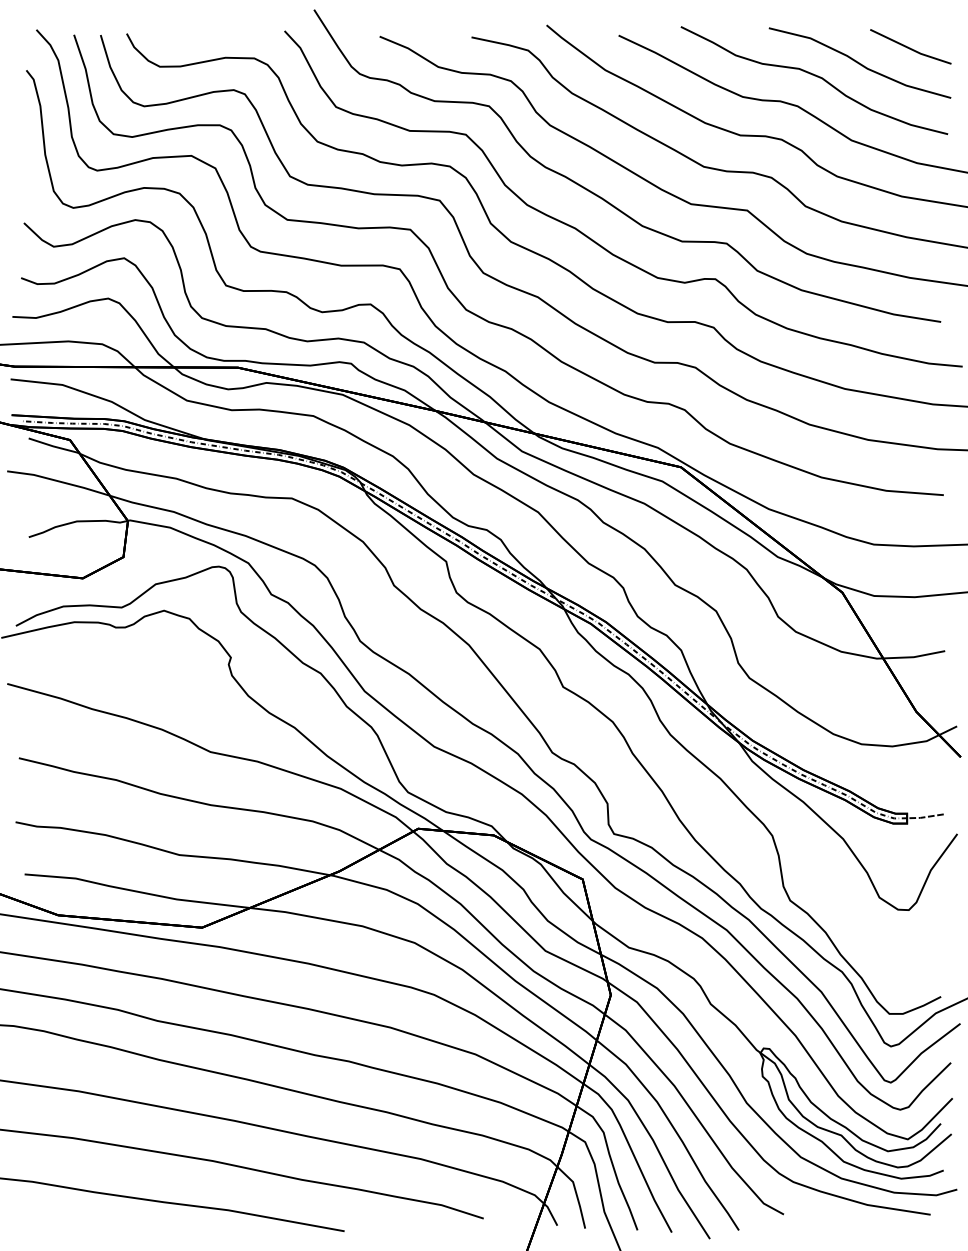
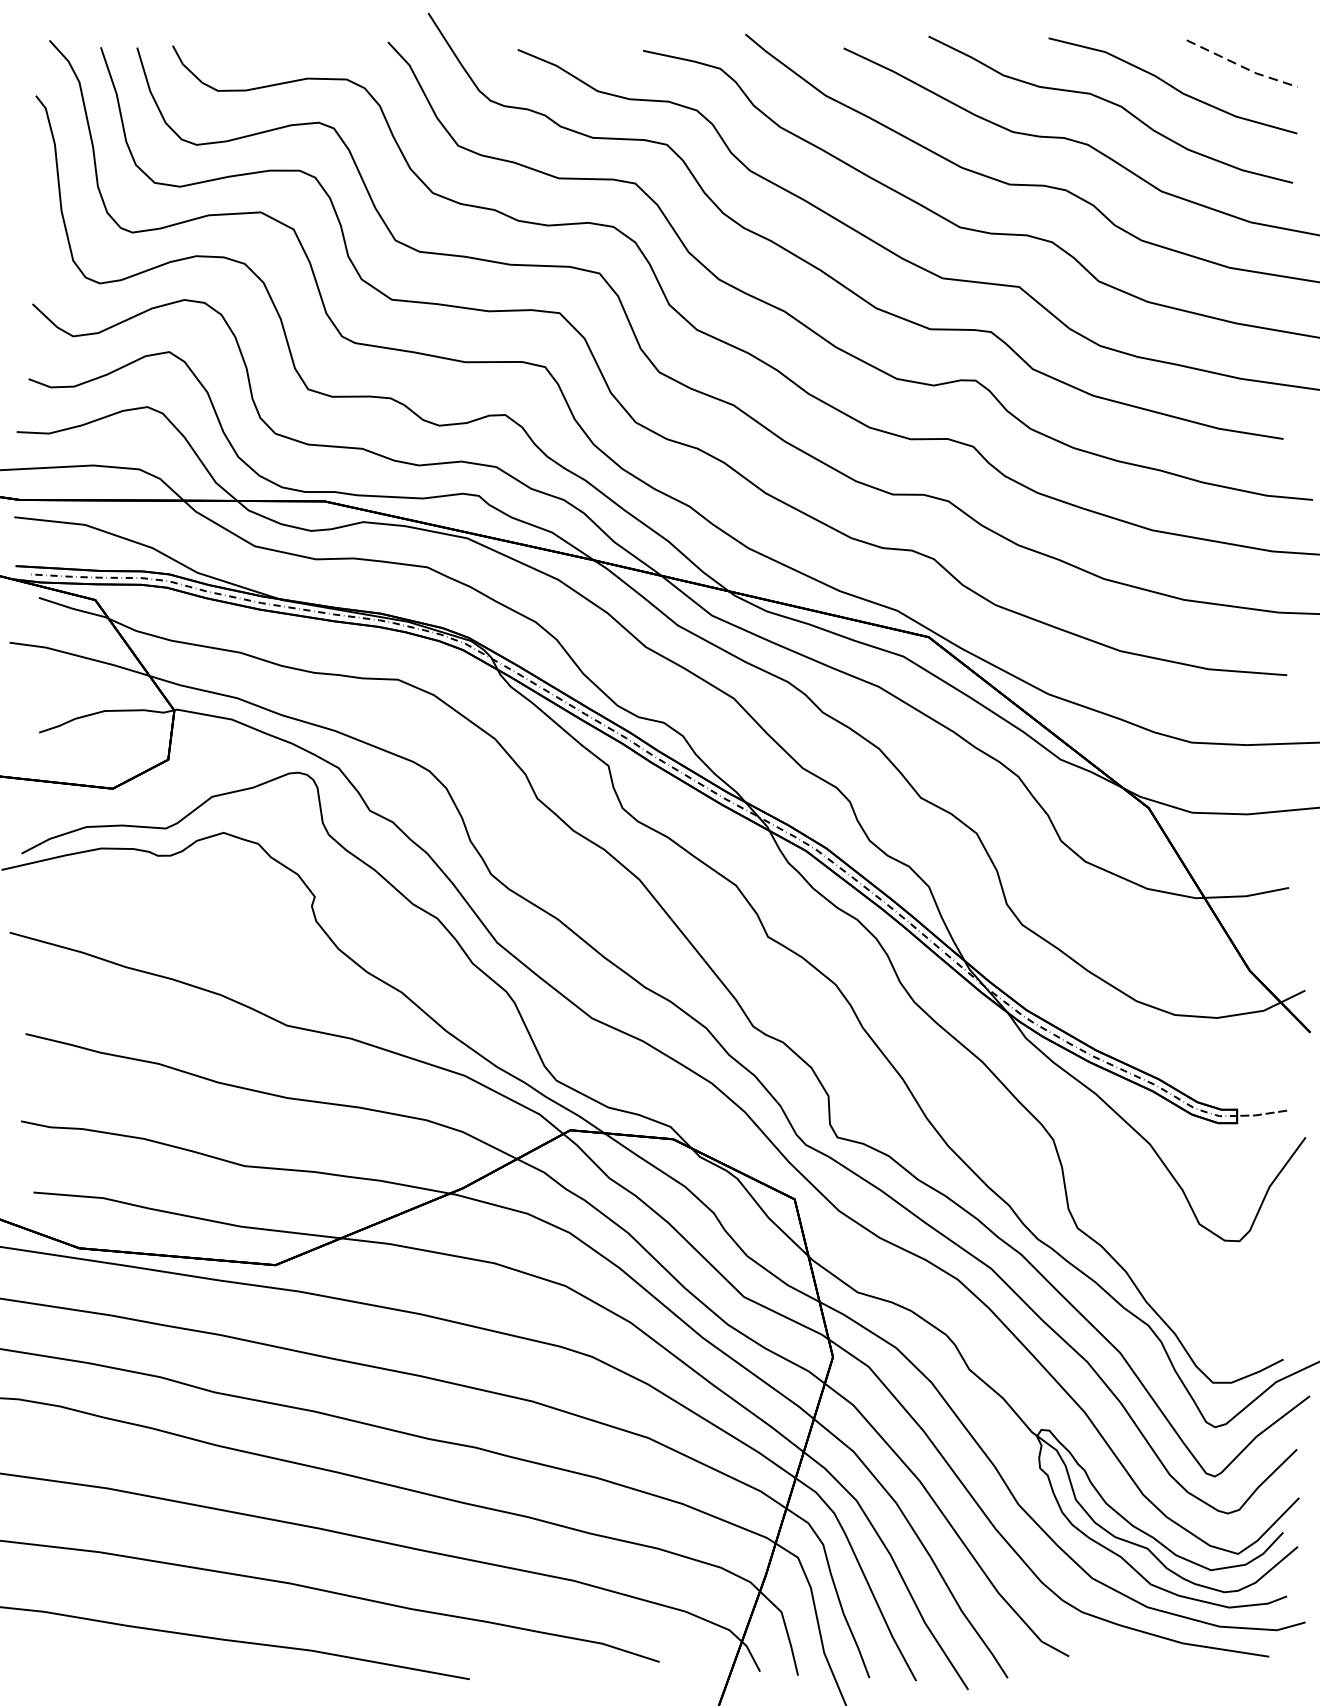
line: (911, 49) -> (1243, 67), solid -> dashed

